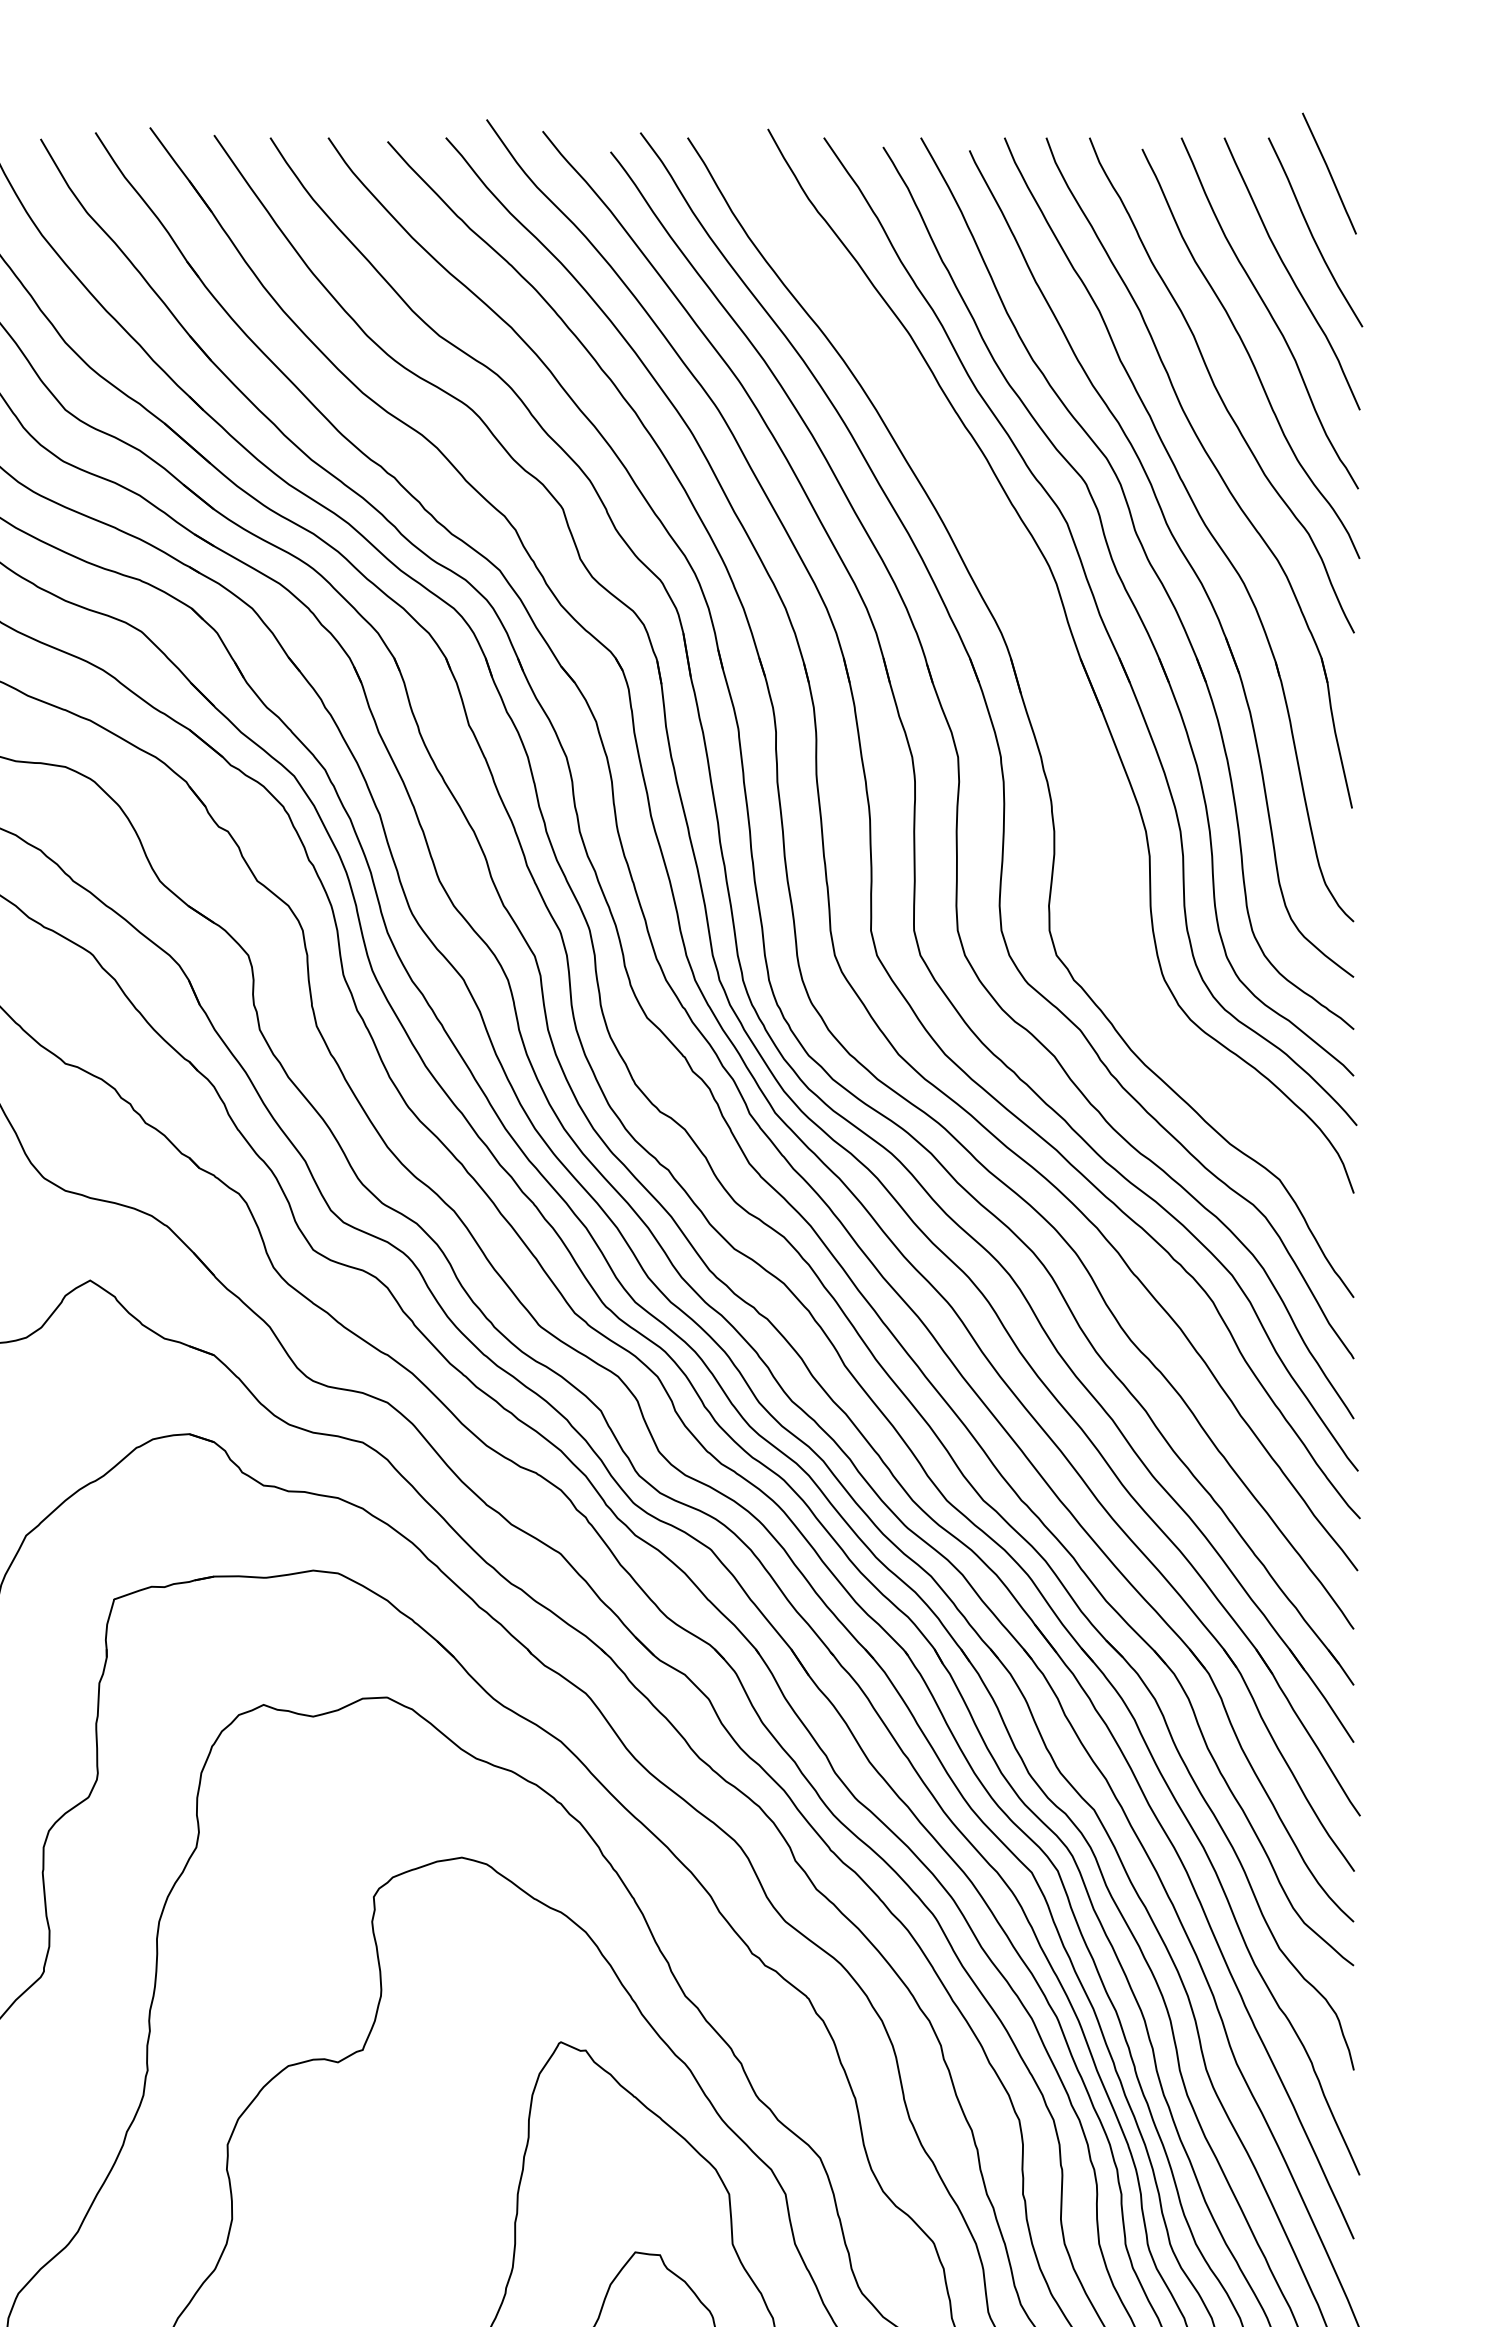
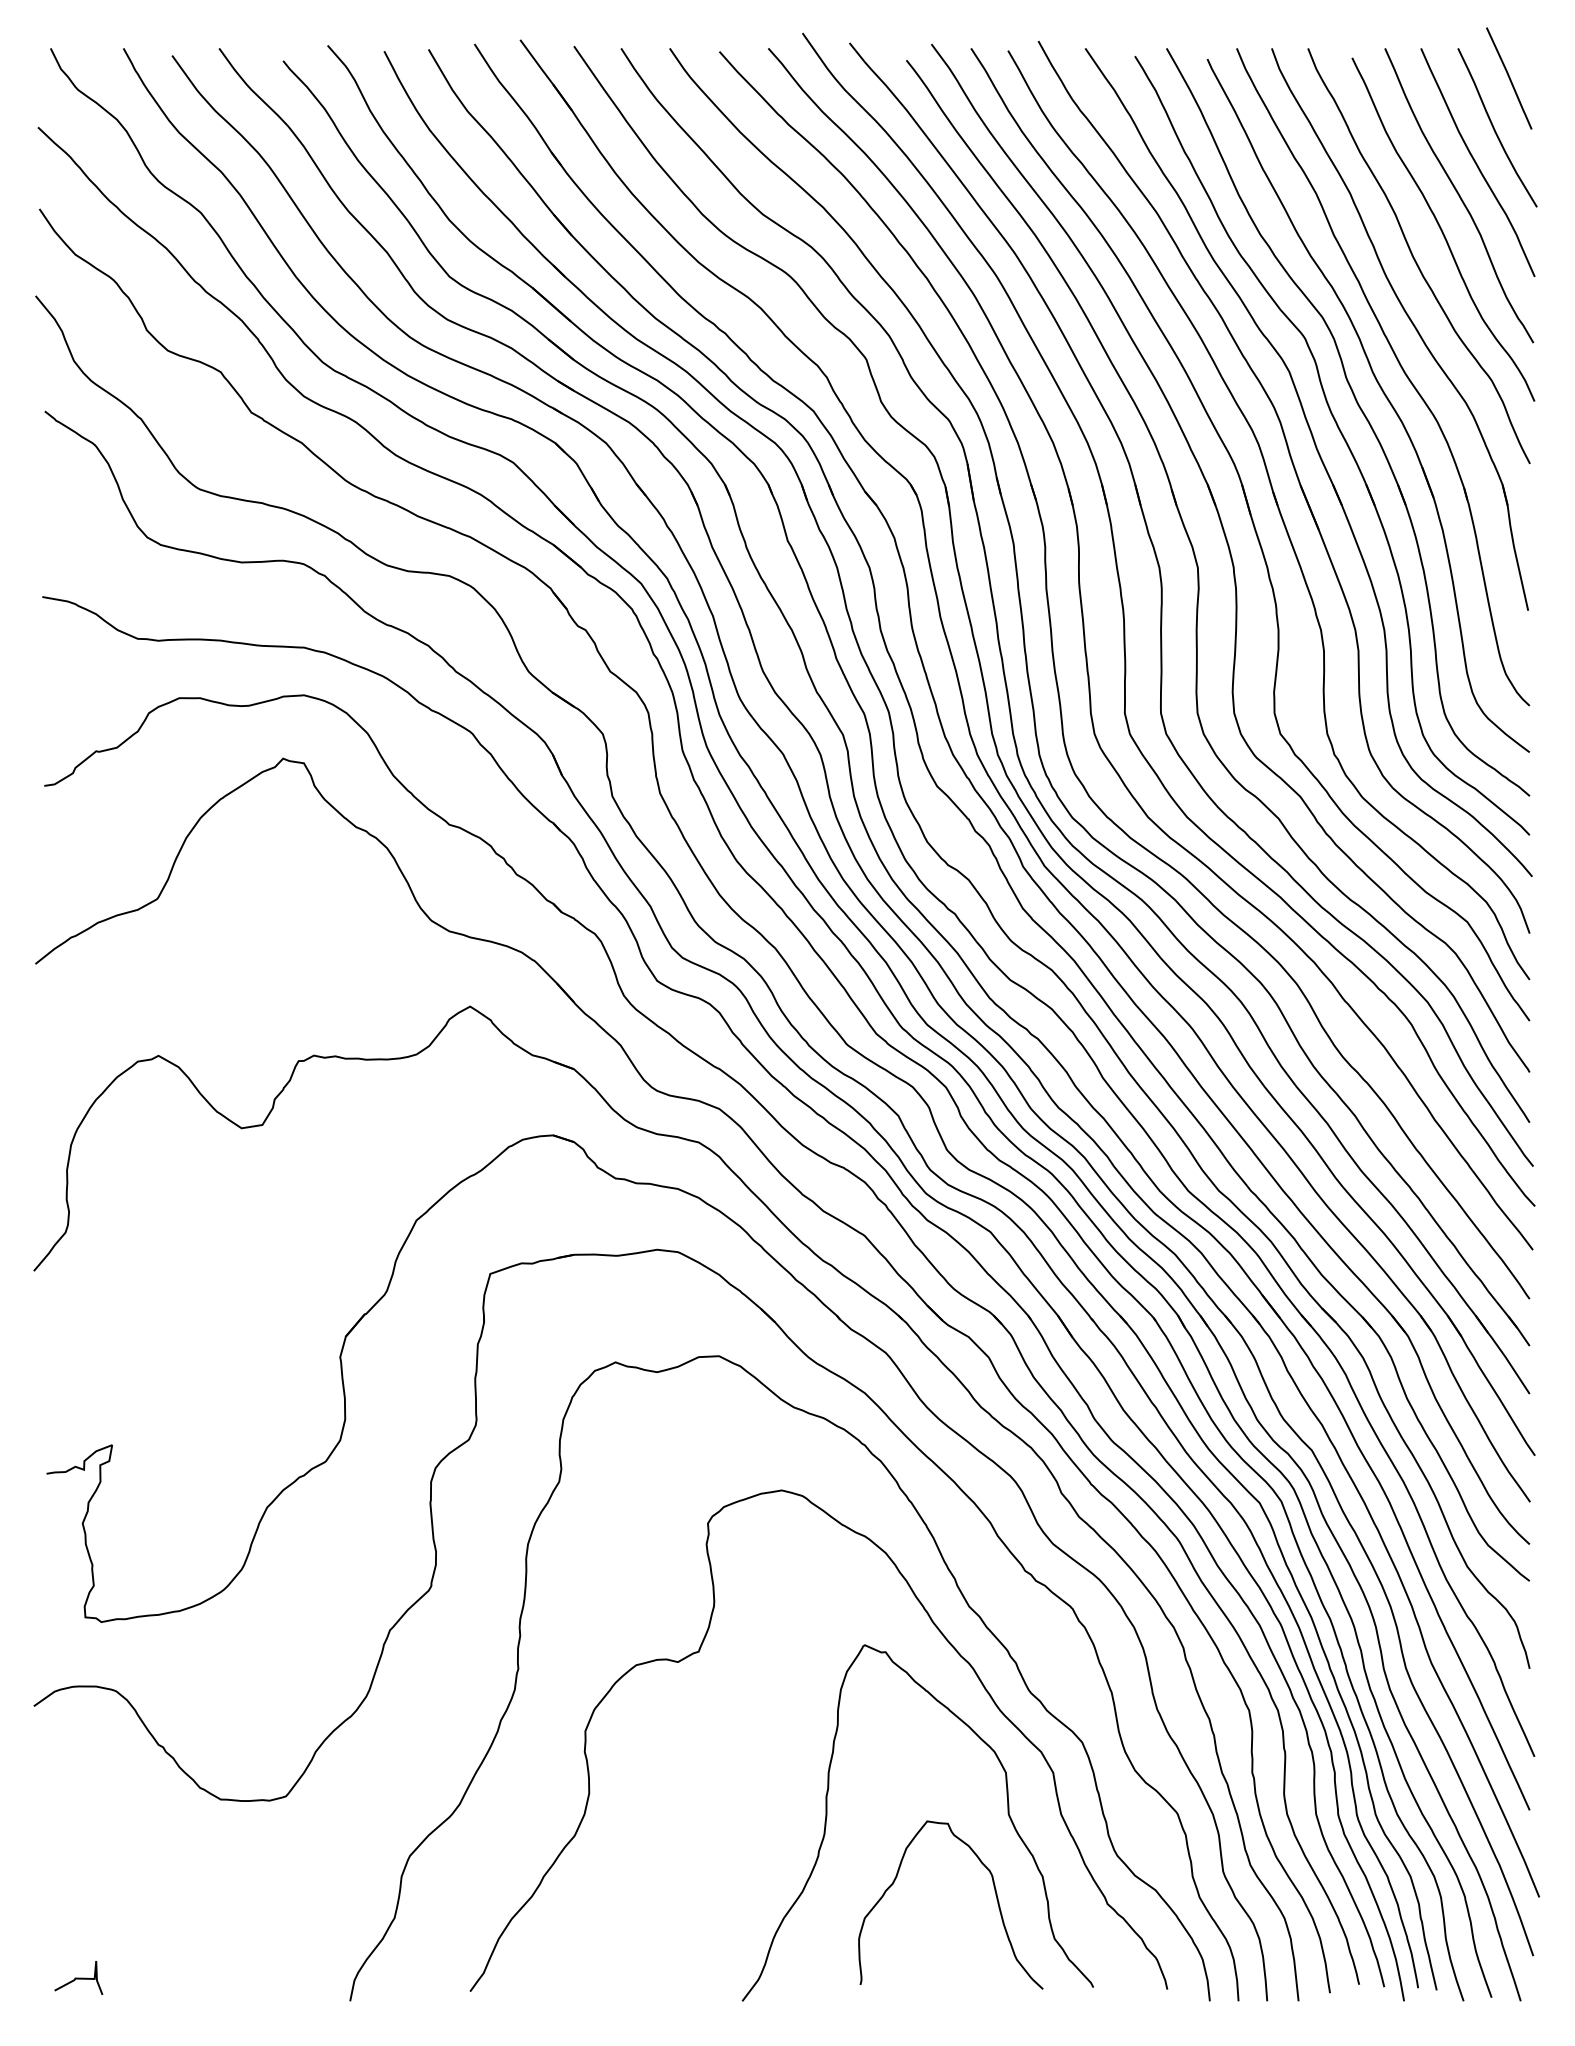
part: (1054, 690) -> (1278, 511), added

